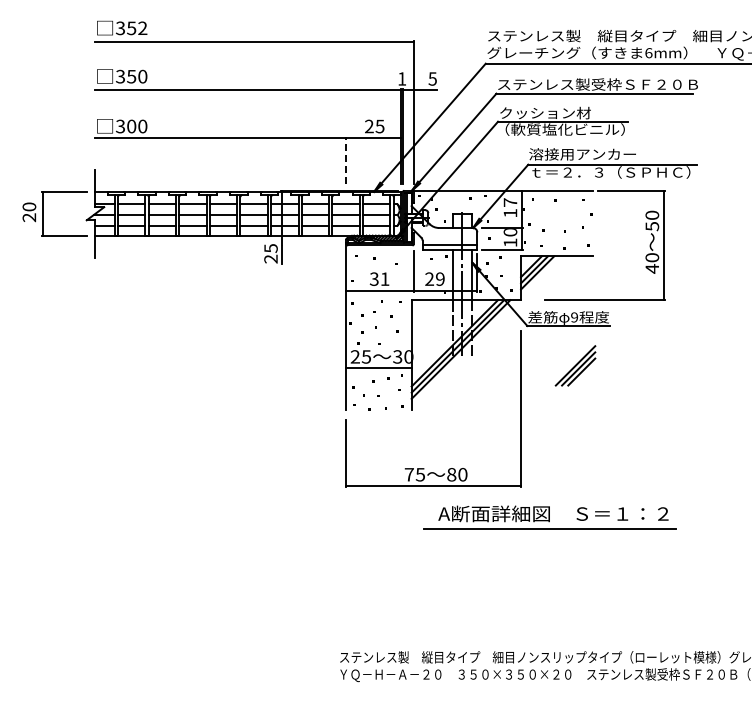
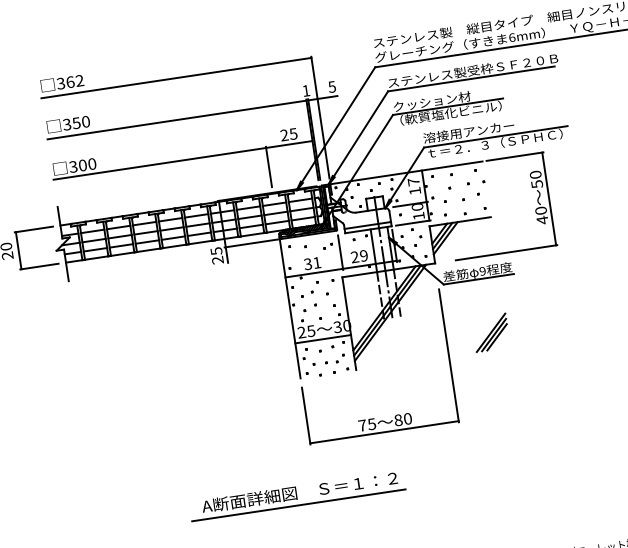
text: (131, 28) -> (70, 82), 352 -> 362
line: (346, 160) -> (269, 167), dashed -> solid
line: (312, 245) -> (251, 243), added
part: (575, 365) -> (490, 332), moved
part: (549, 517) -> (296, 495), moved

